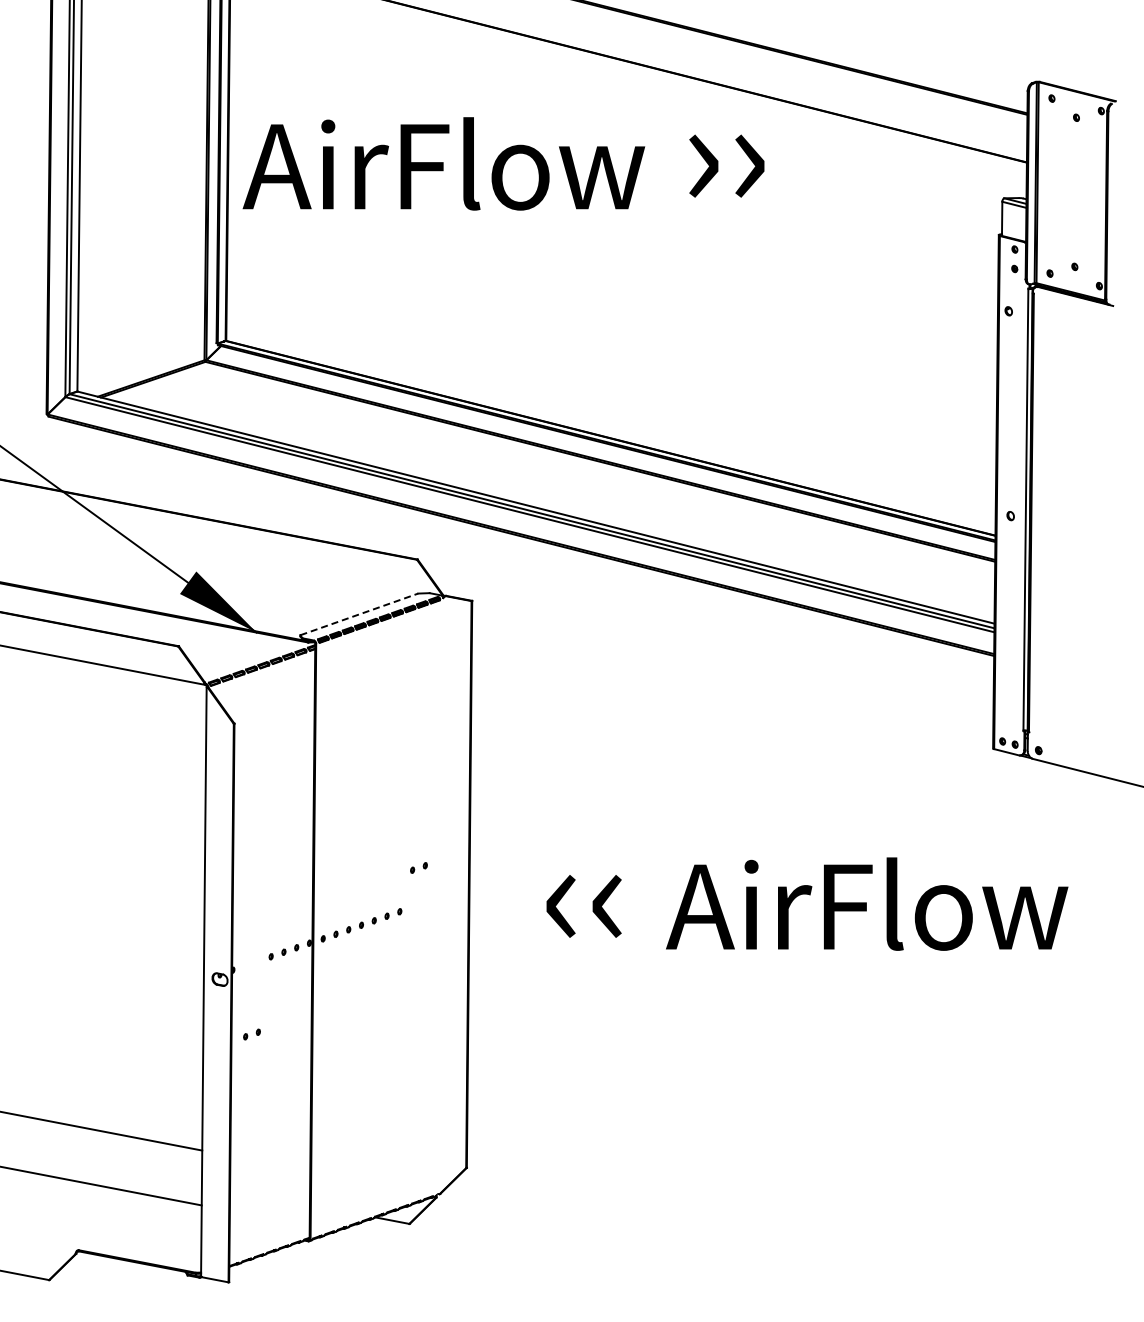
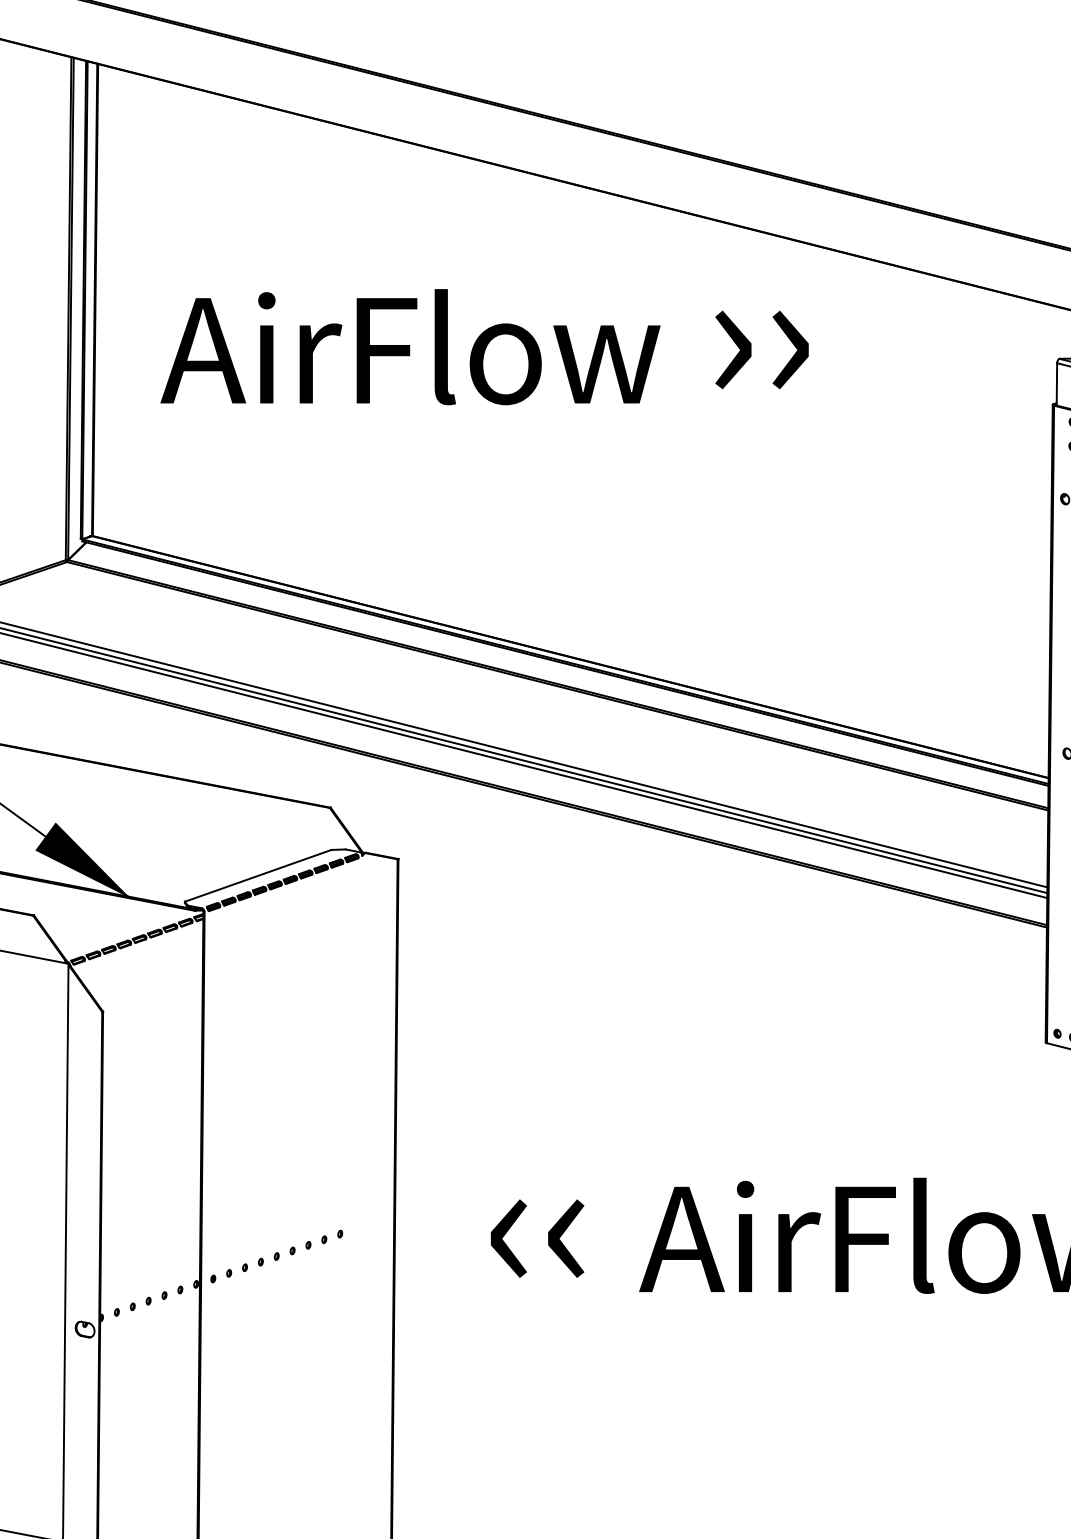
text: (503, 163) -> (484, 346), moved
line: (359, 614) -> (258, 875), dashed -> solid
part: (418, 867) -> (331, 1236), moved
part: (251, 1034) -> (124, 1309), moved

